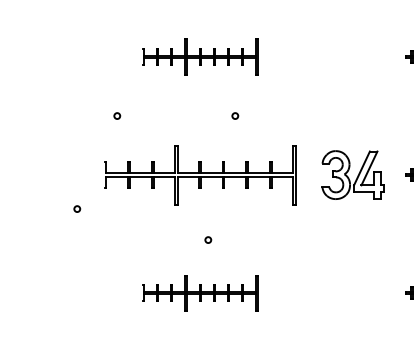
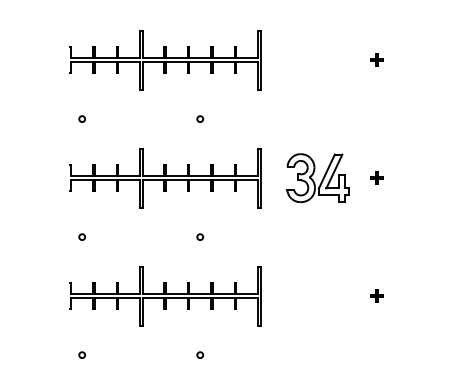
part: (200, 57) -> (165, 60), size x1.67
circle: (76, 208) -> (81, 236), moved
circle: (207, 239) -> (199, 236), moved
part: (200, 293) -> (165, 296), size x1.67

